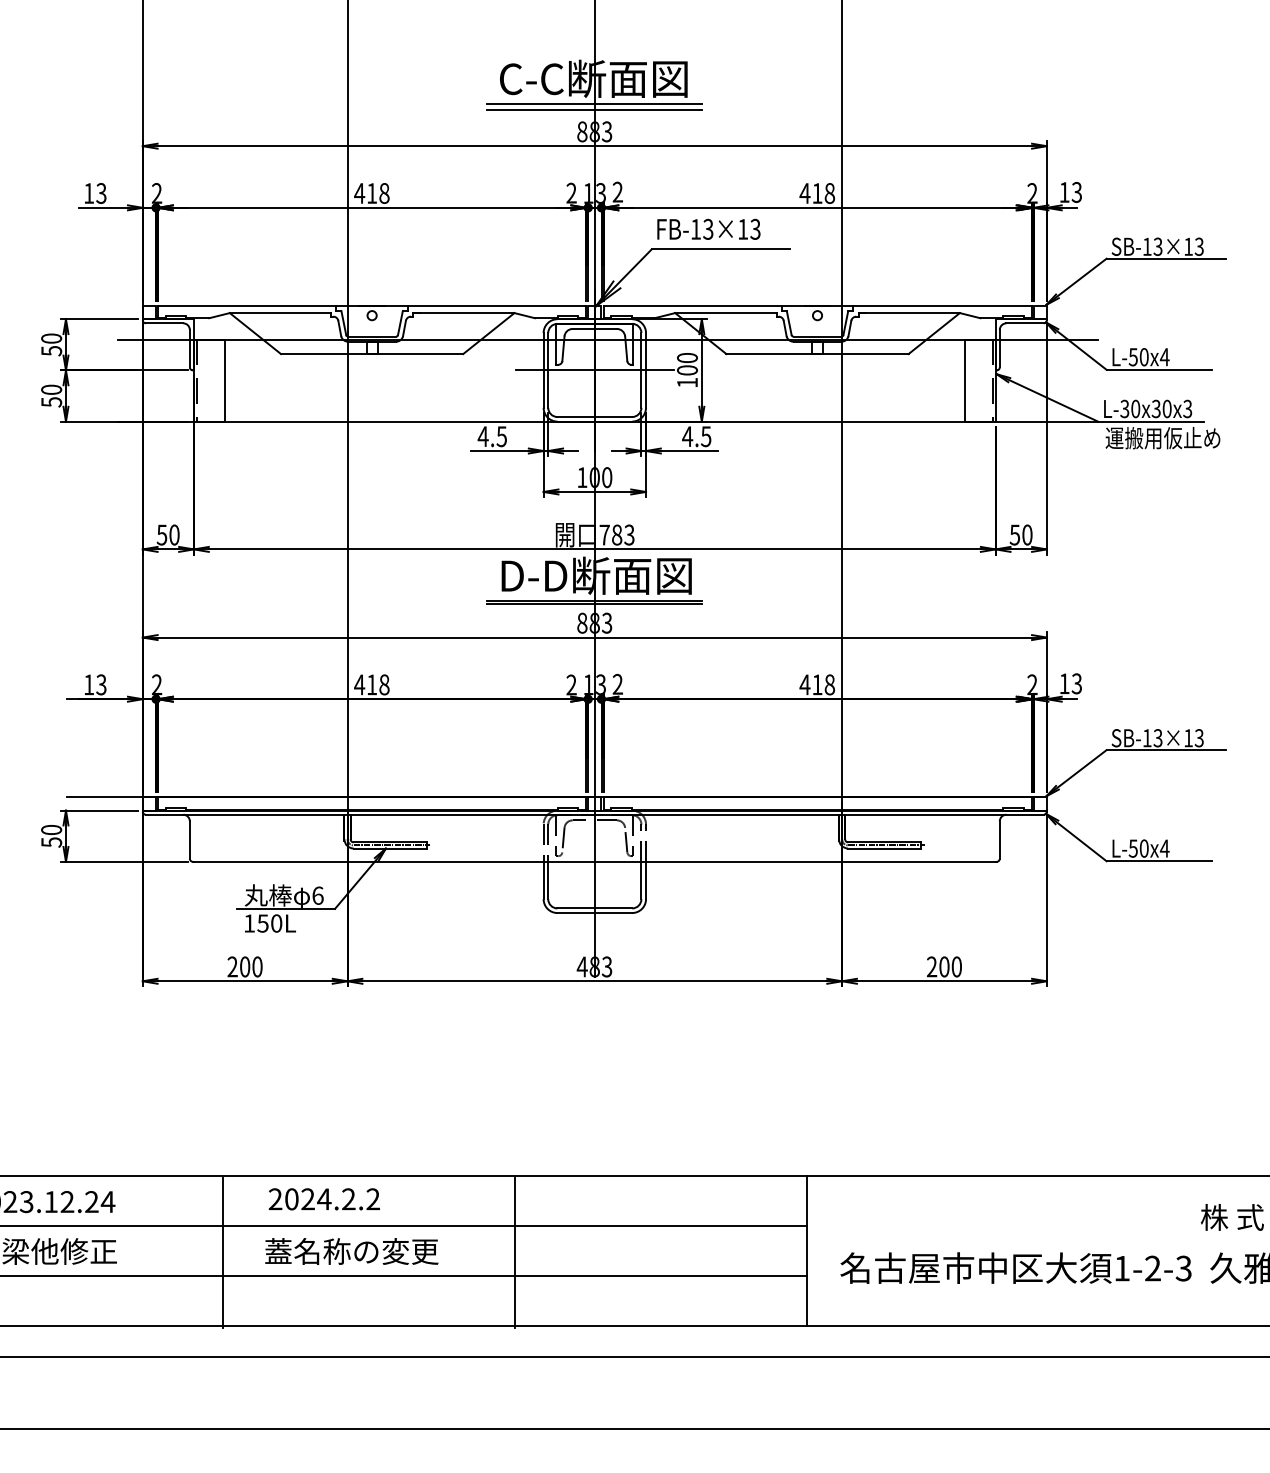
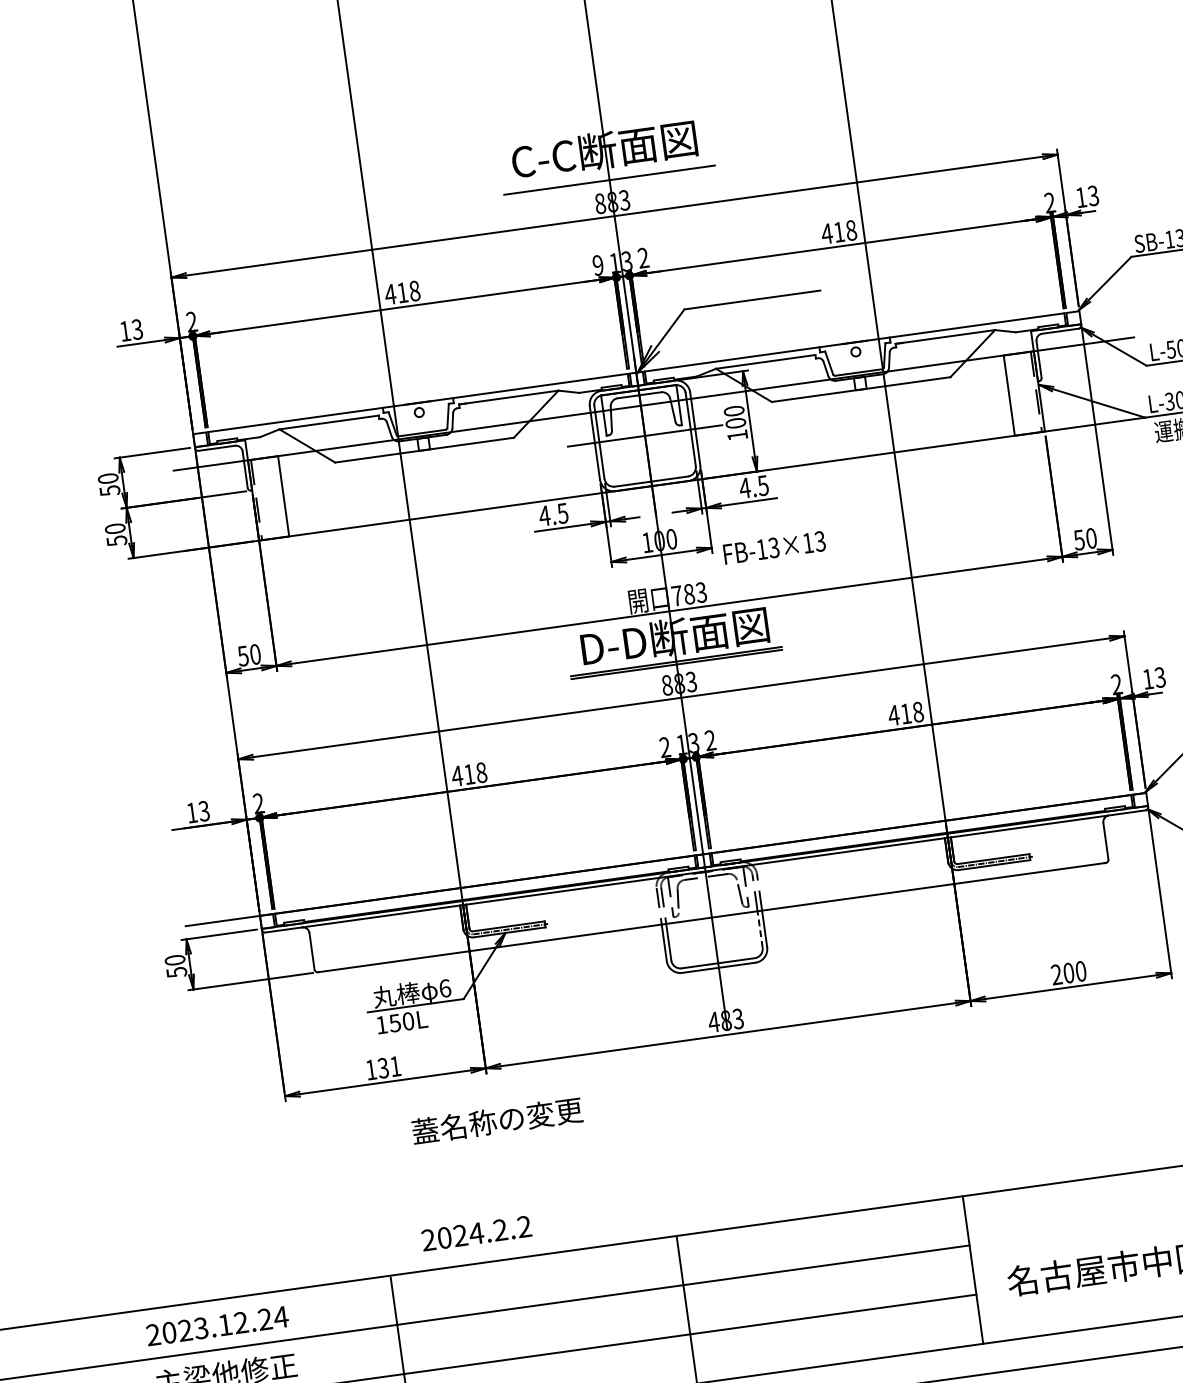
line: (594, 103) -> (608, 174), removed
text: (571, 193) -> (598, 265), 2 -> 9
text: (708, 228) -> (774, 546), moved
line: (641, 880) -> (760, 929), solid -> dashed
text: (244, 966) -> (382, 1067), 200 -> 131
text: (323, 1199) -> (475, 1233), moved
text: (351, 1251) -> (497, 1120), moved

